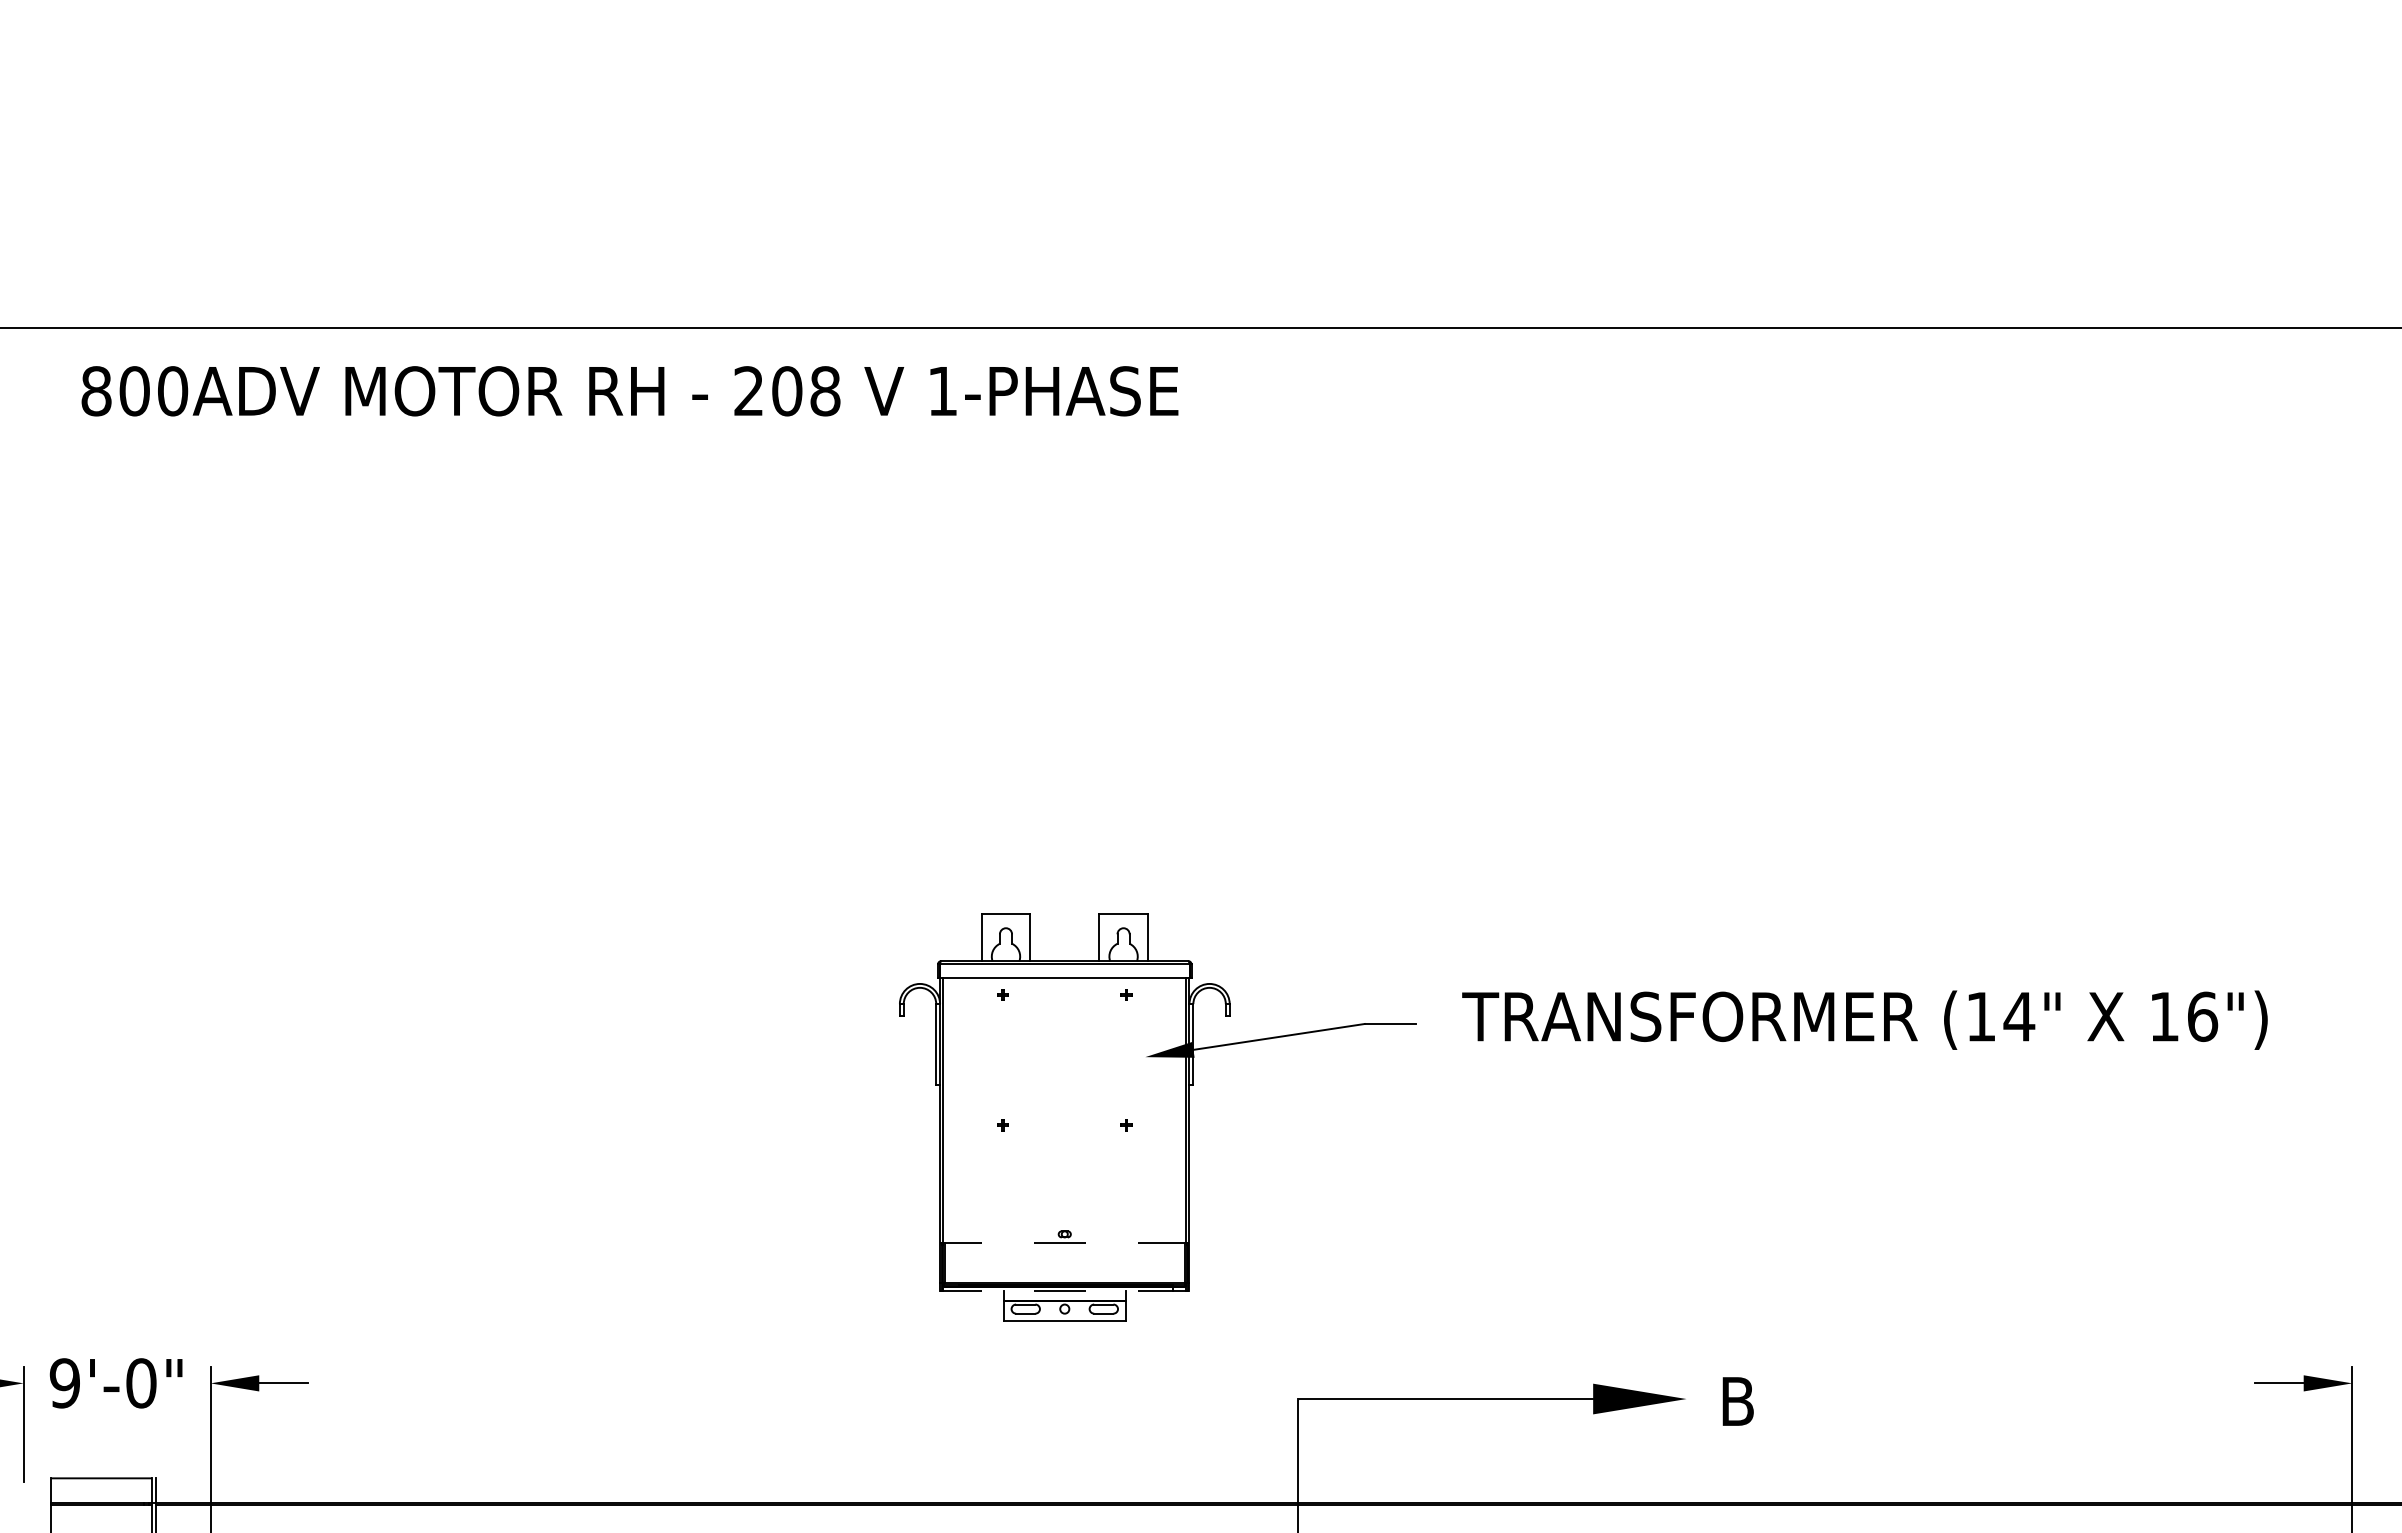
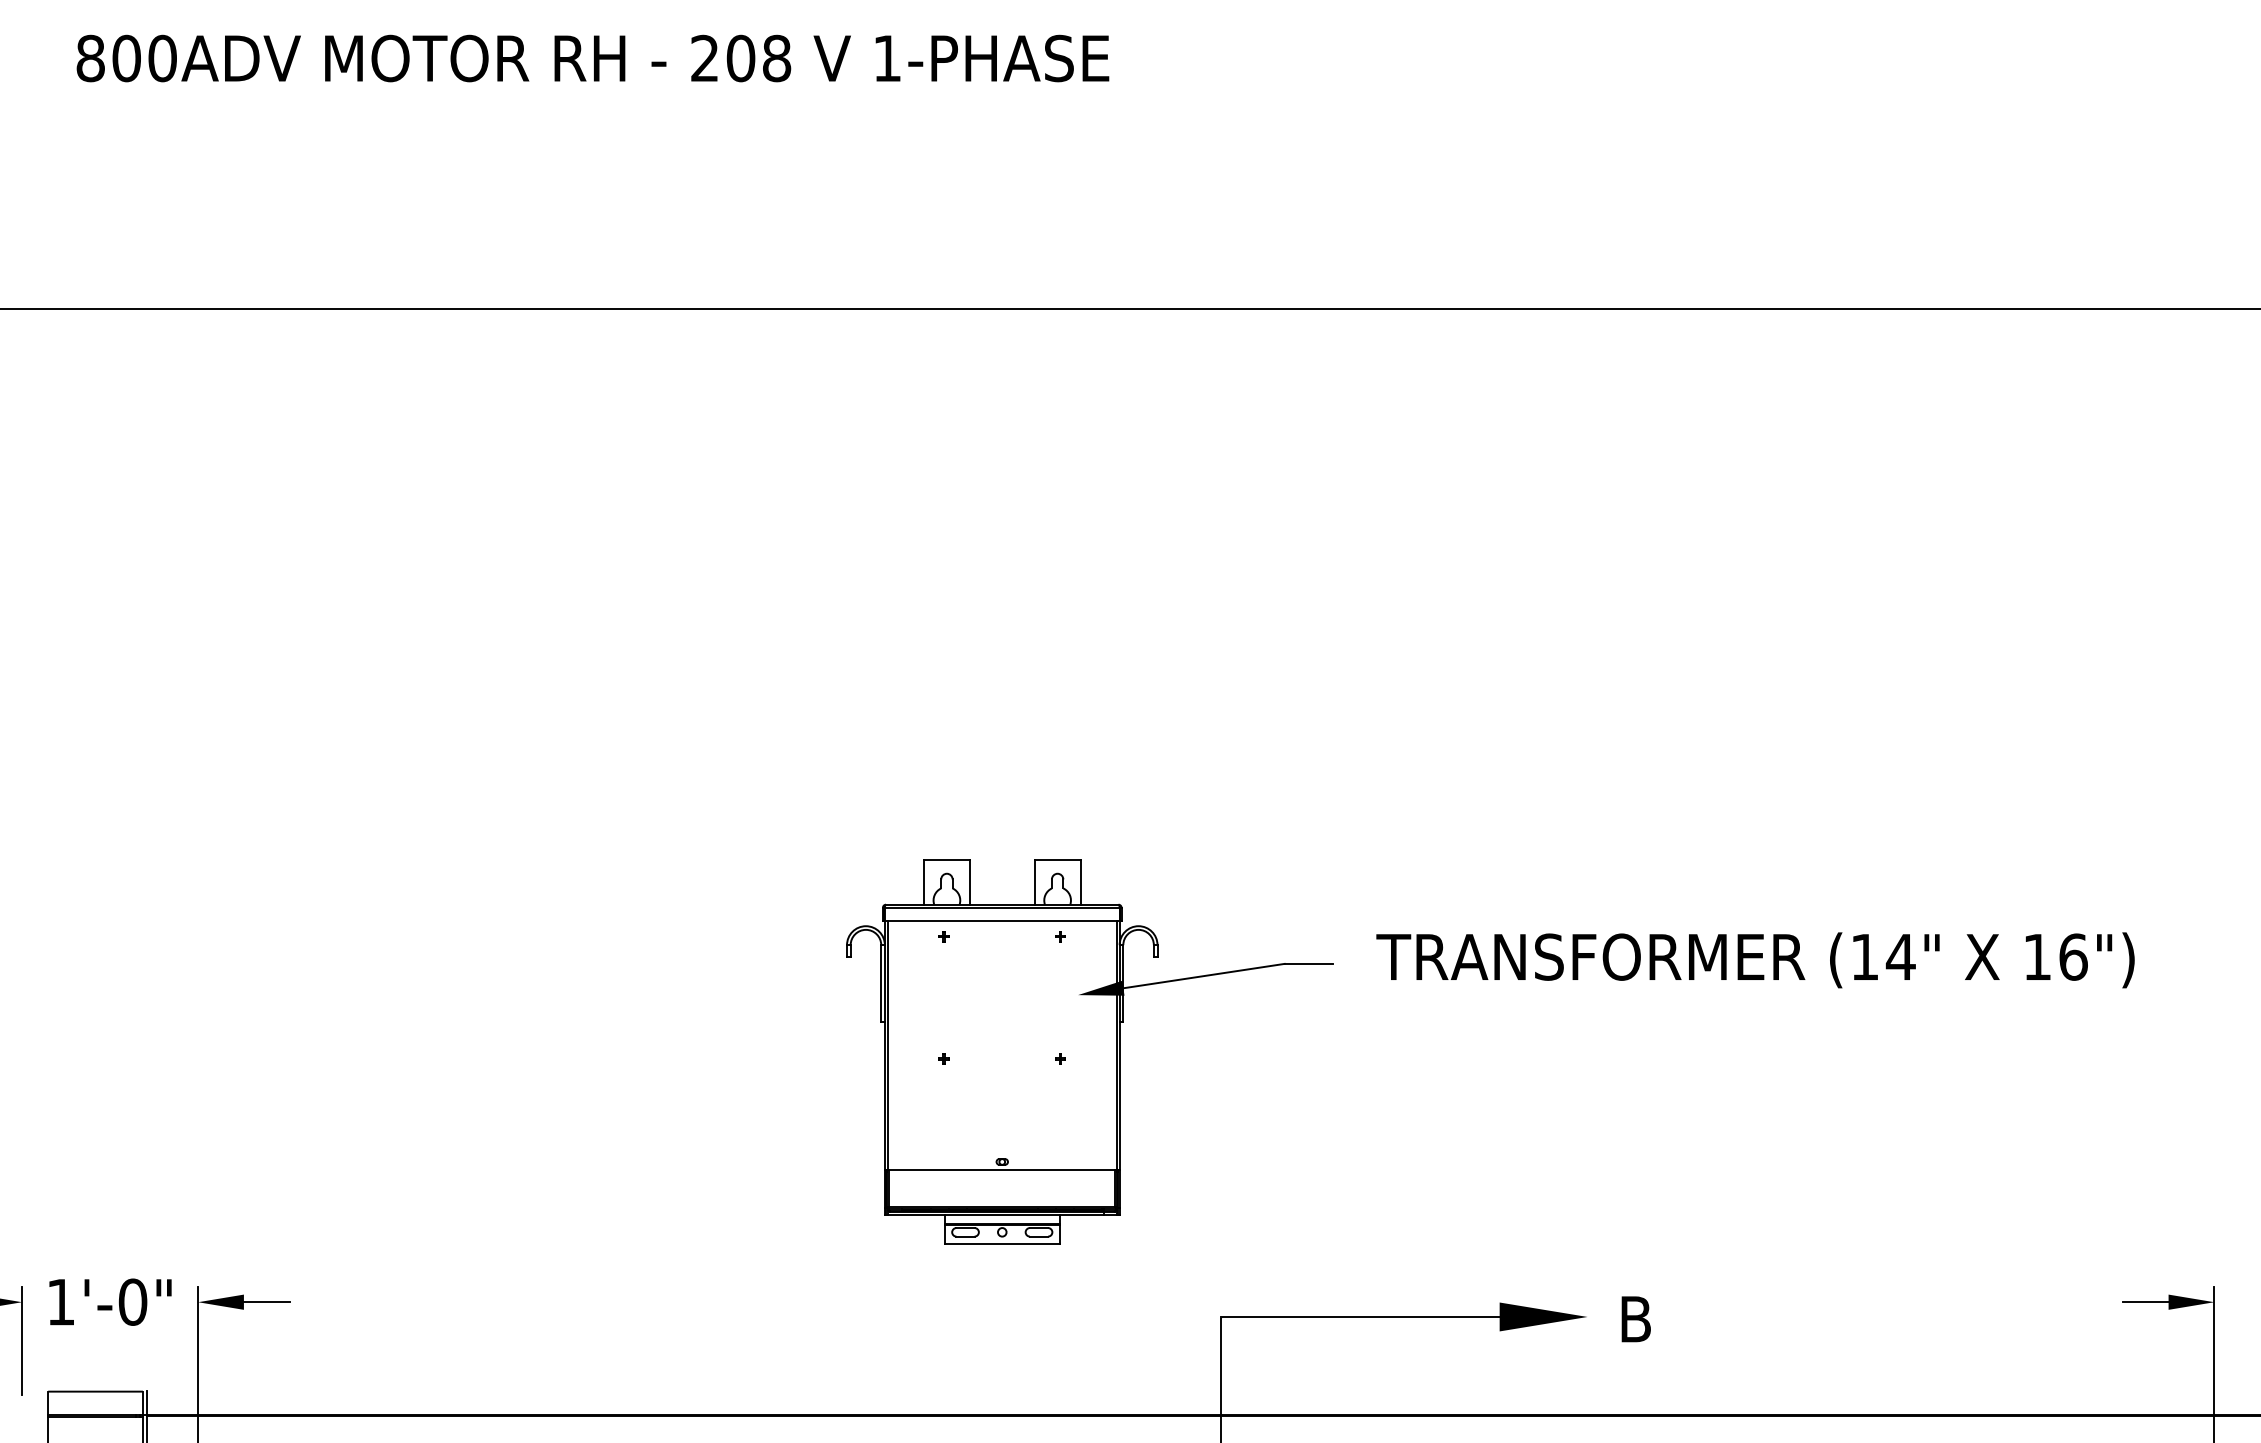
text: (629, 391) -> (592, 58), moved
line: (1064, 1242) -> (1001, 1169), dashed -> solid
line: (1064, 1291) -> (1001, 1215), dashed -> solid
text: (64, 1383) -> (60, 1302), 9'-0" -> 1'-0"

